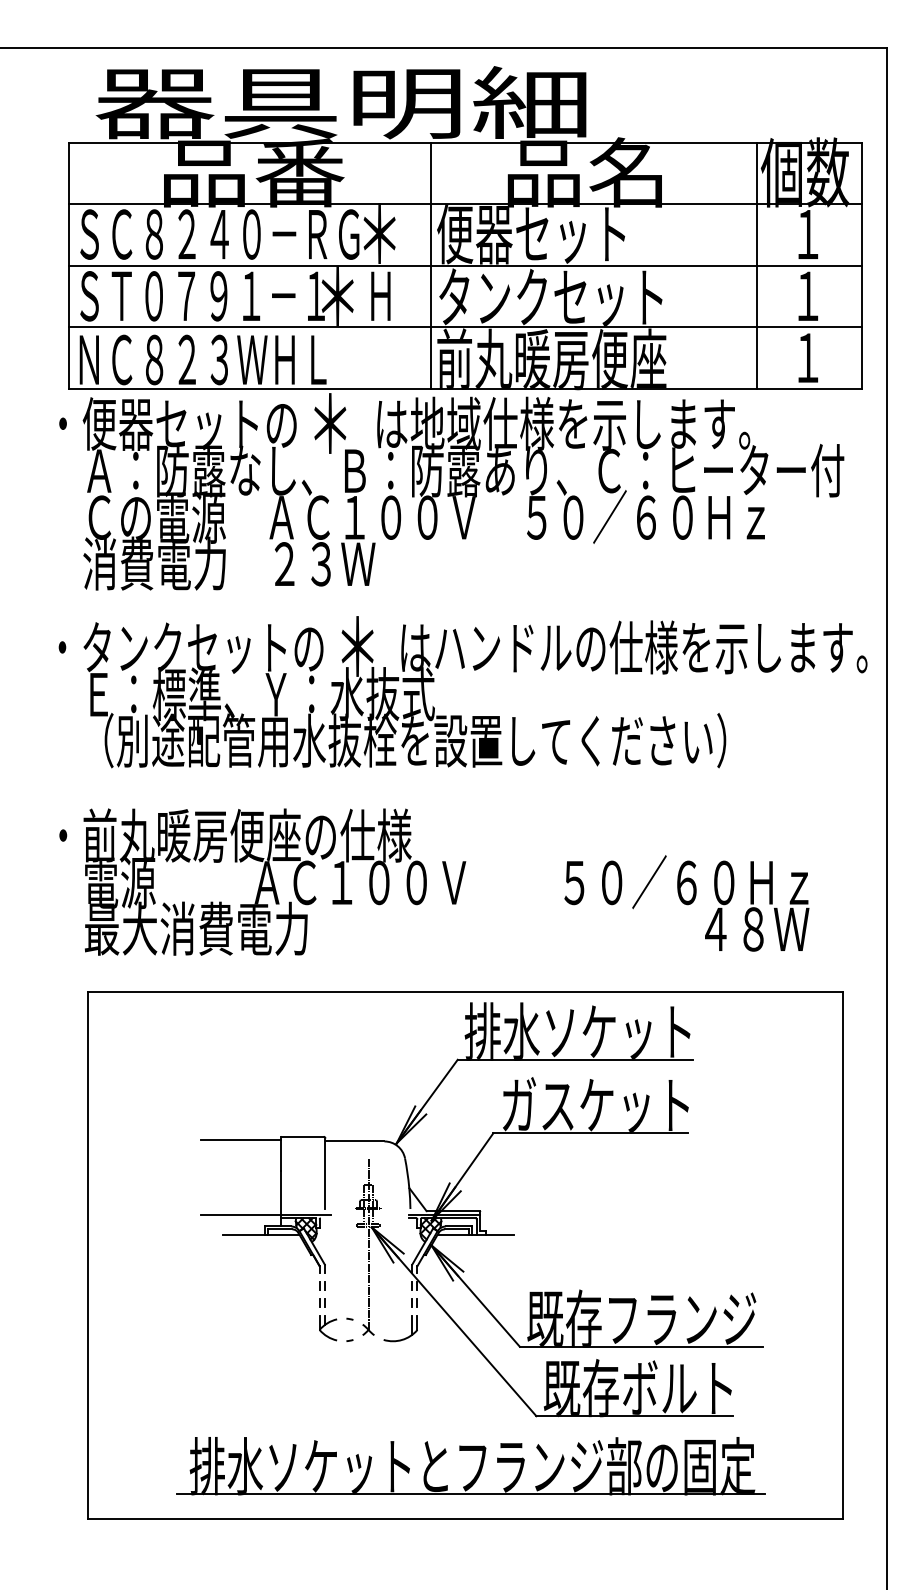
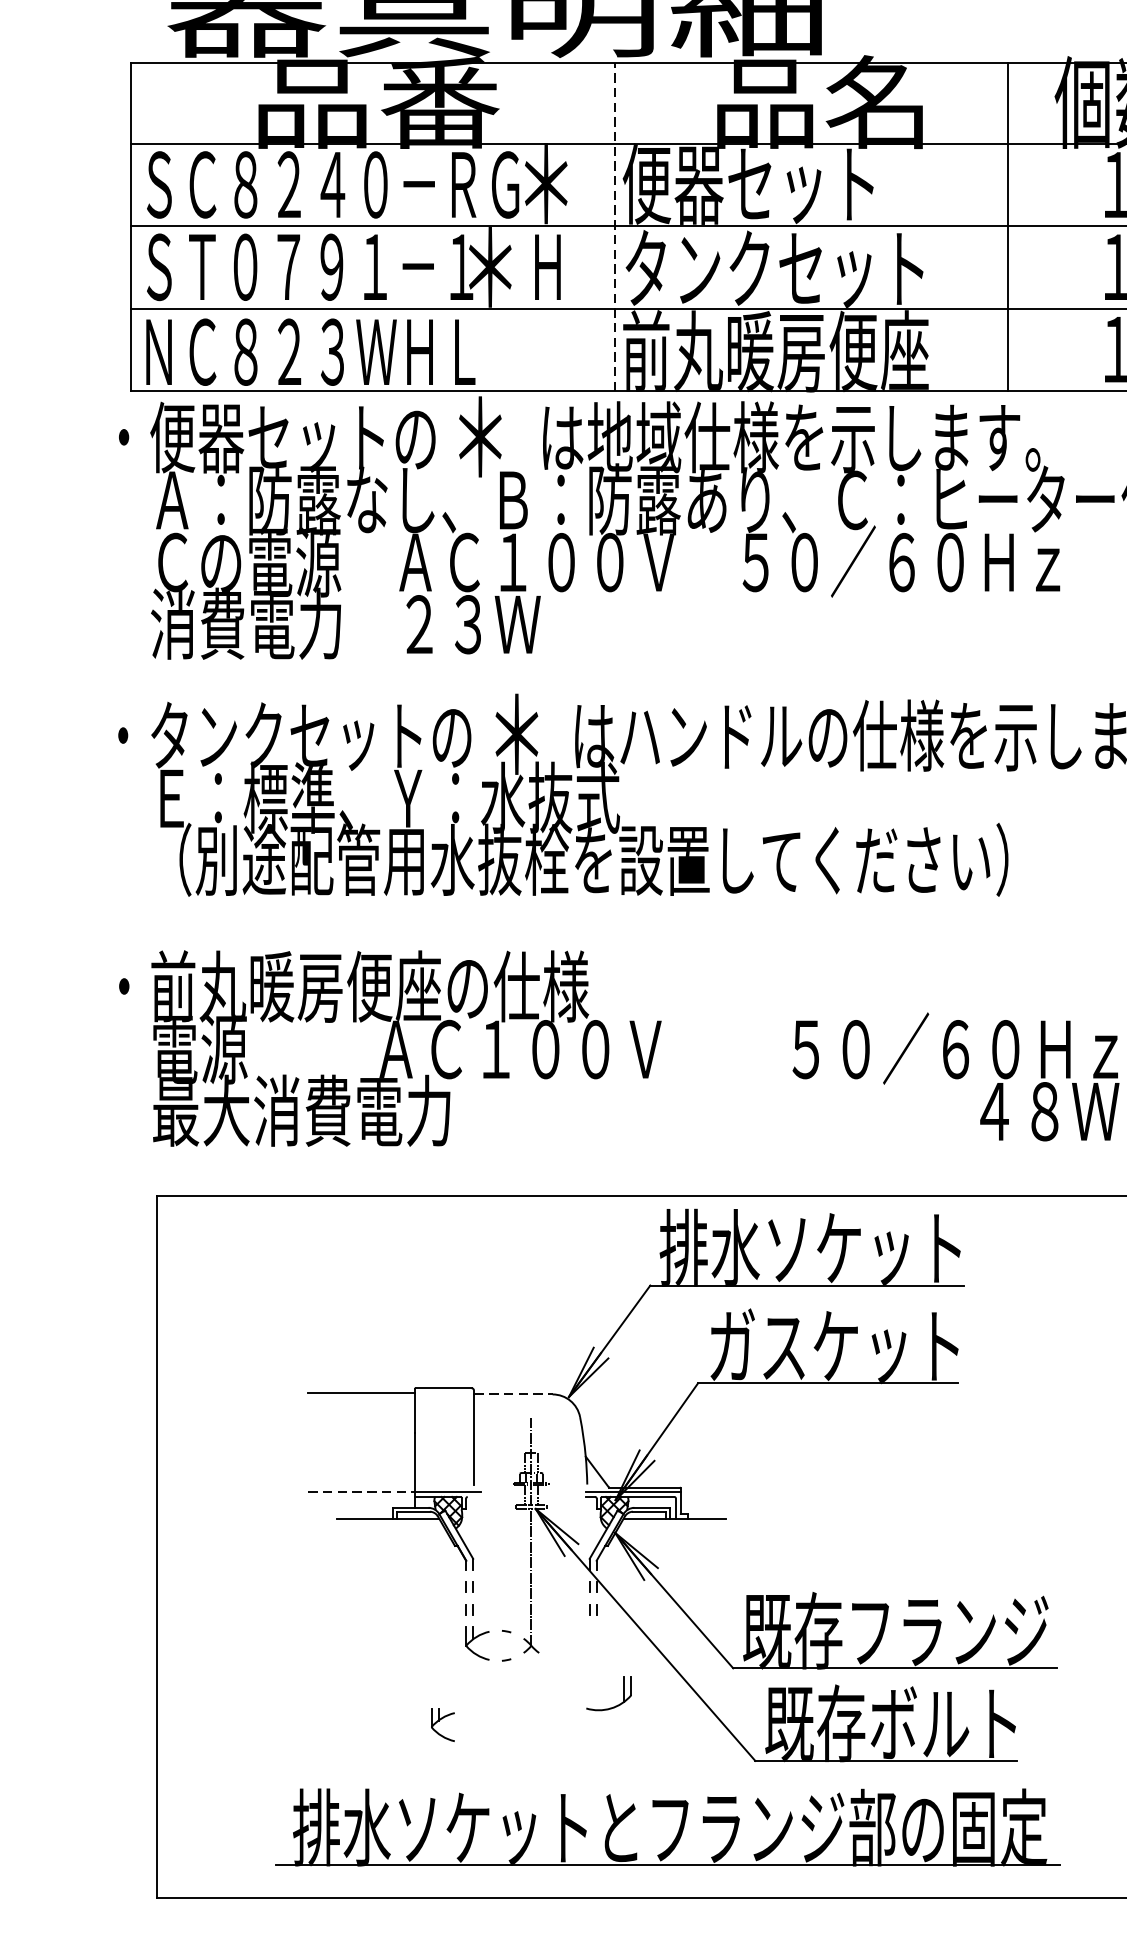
line: (757, 265) -> (1008, 226), moved
line: (430, 266) -> (614, 227), solid -> dashed
line: (355, 1141) -> (514, 1394), solid -> dashed
line: (241, 1214) -> (361, 1491), solid -> dashed
part: (402, 1338) -> (611, 1706), moved
part: (302, 1389) -> (443, 1725), added

